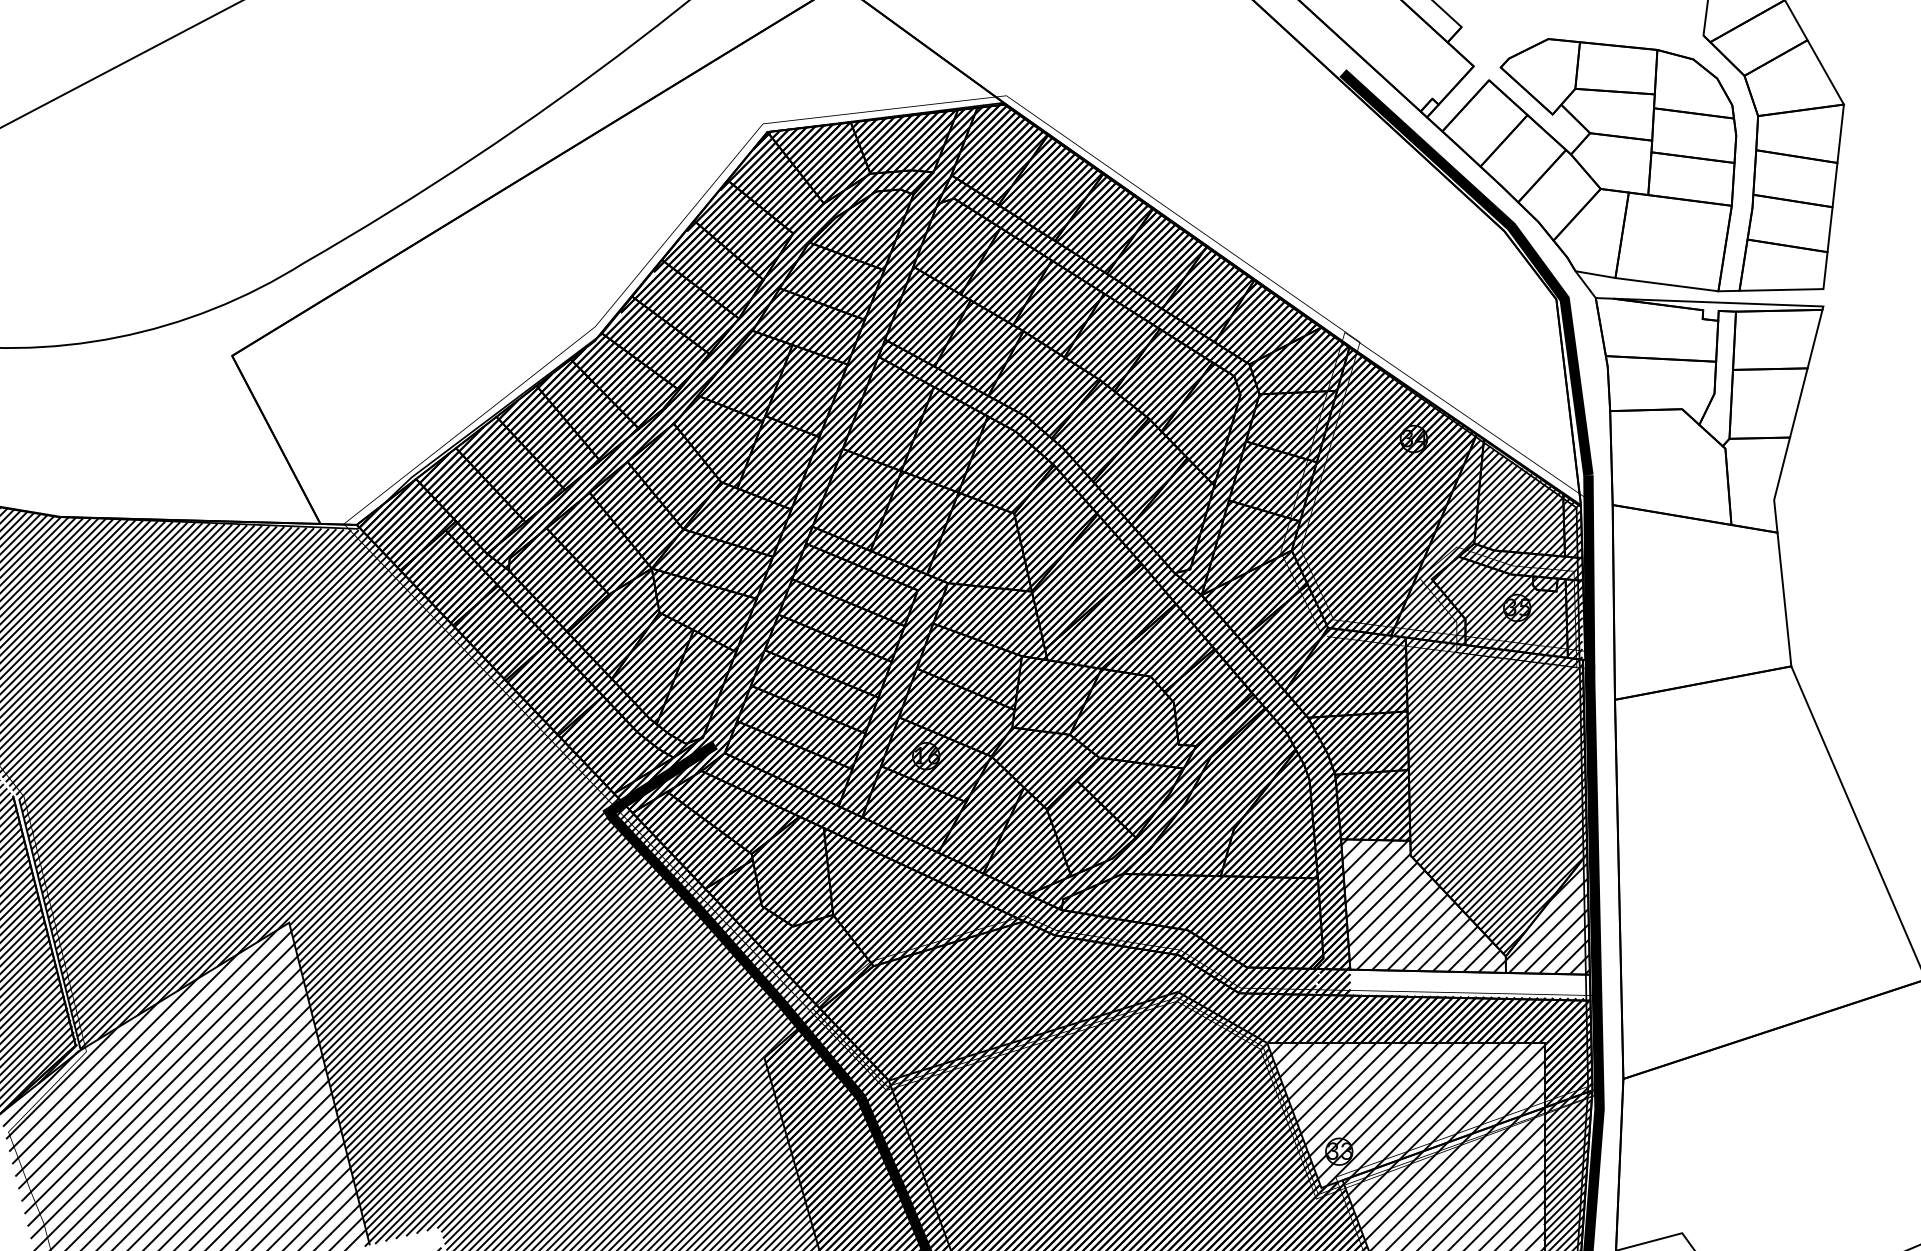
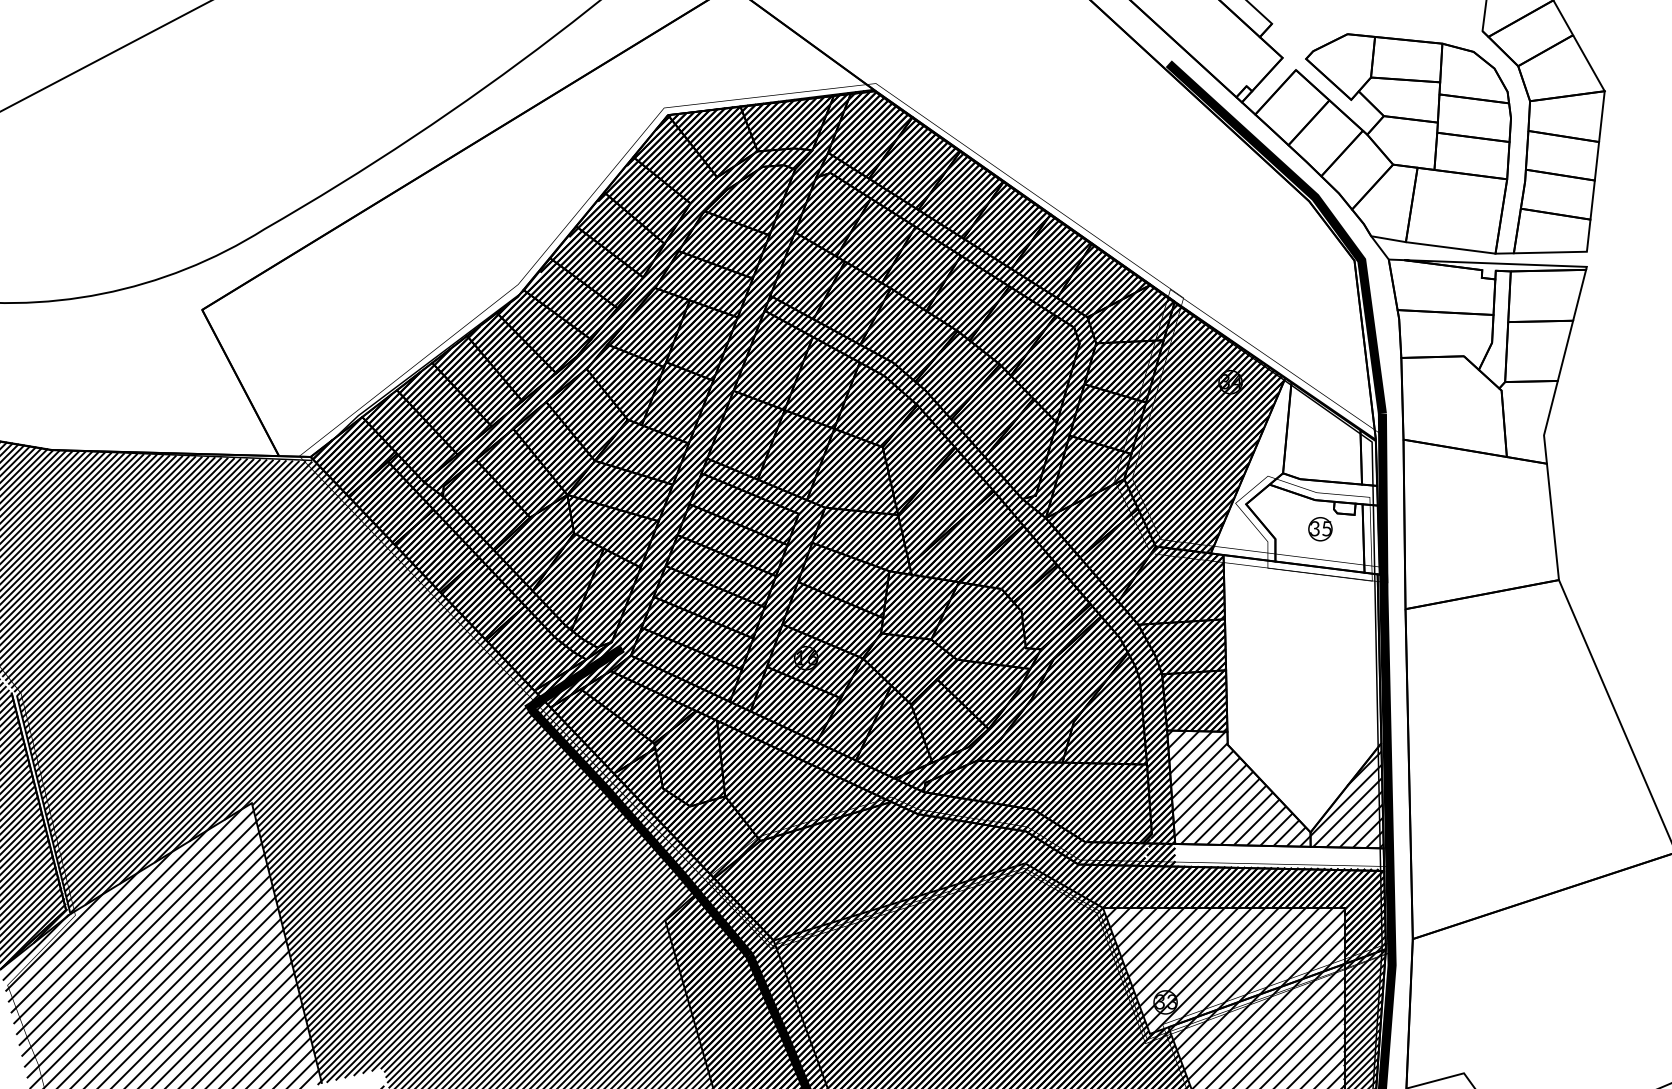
hatch: (1489, 695) -> (1296, 605), removed

